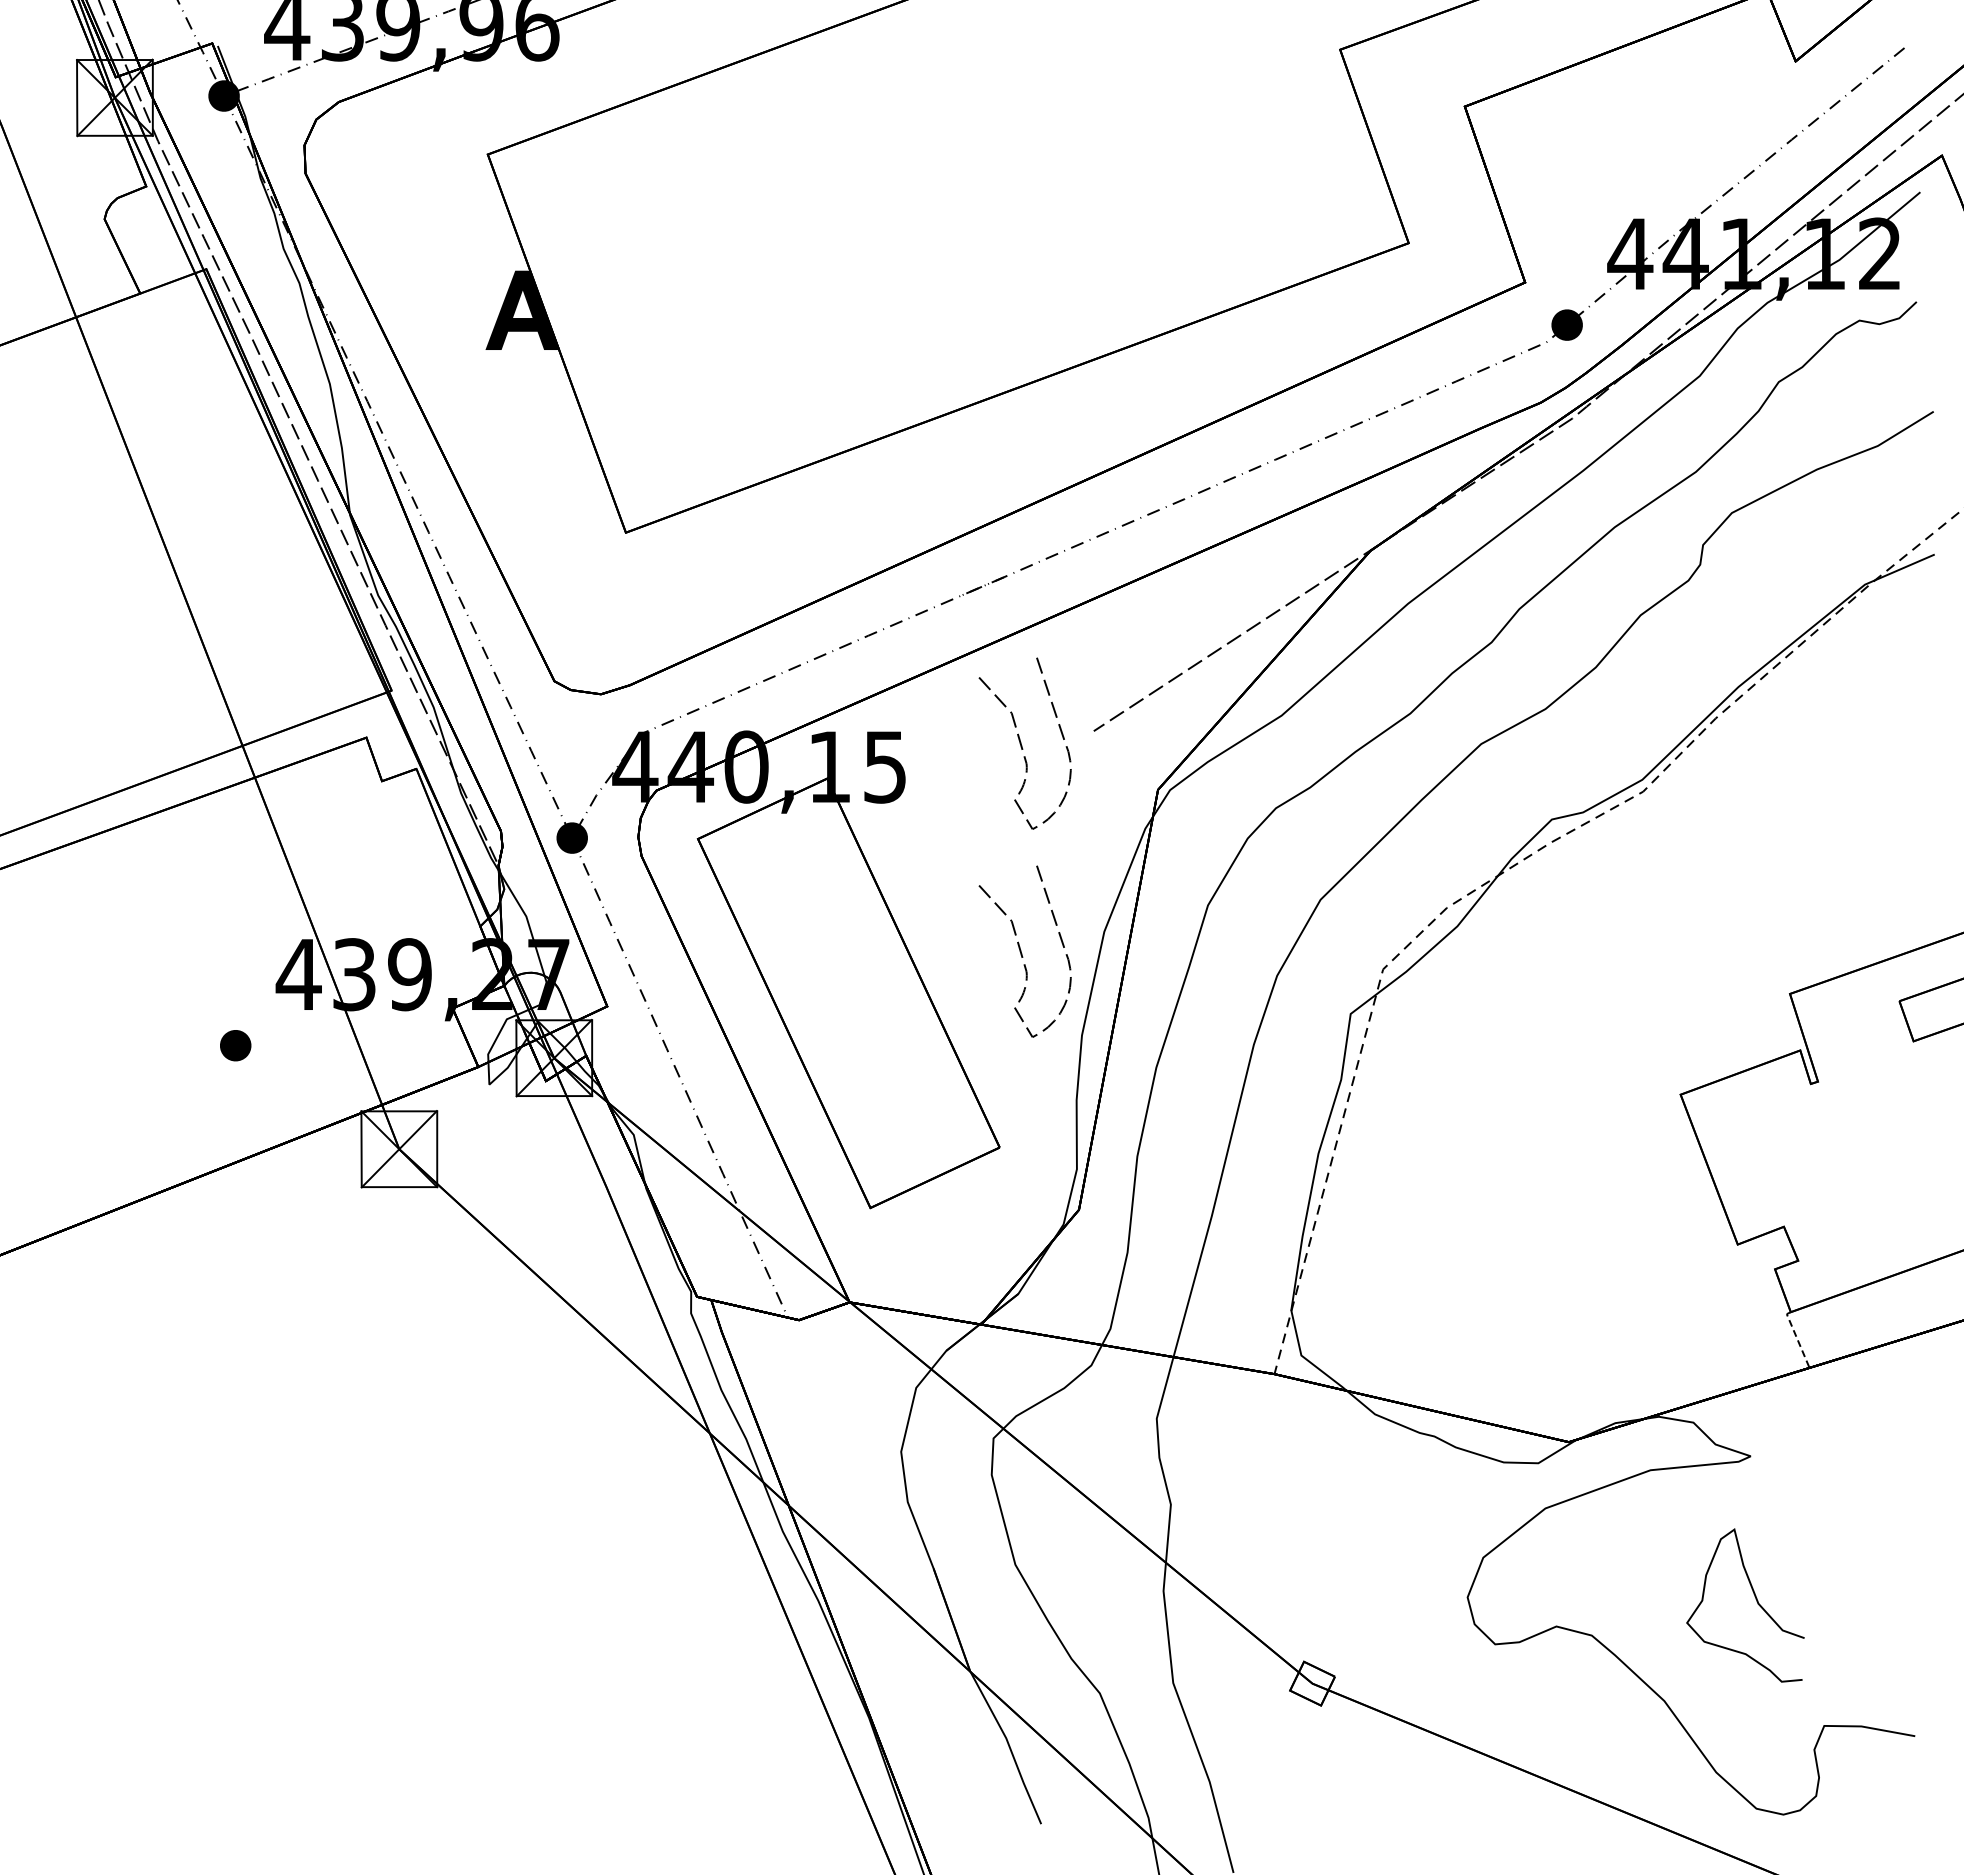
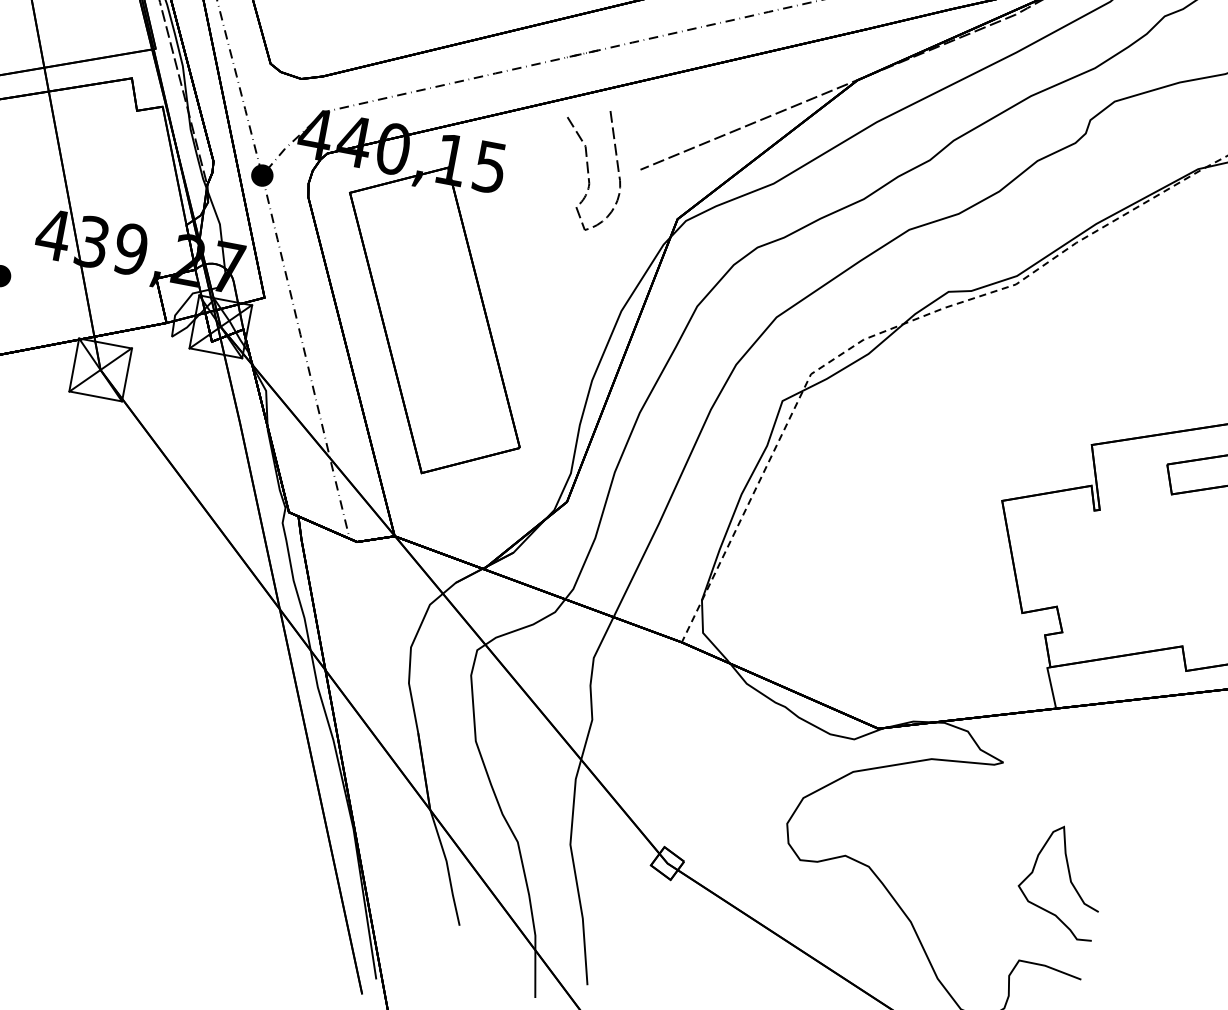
curve: (1022, 953) -> (561, 315), removed
line: (1797, 1338) -> (1051, 686), dashed -> solid
curve: (1755, 1599) -> (1069, 878), moved

